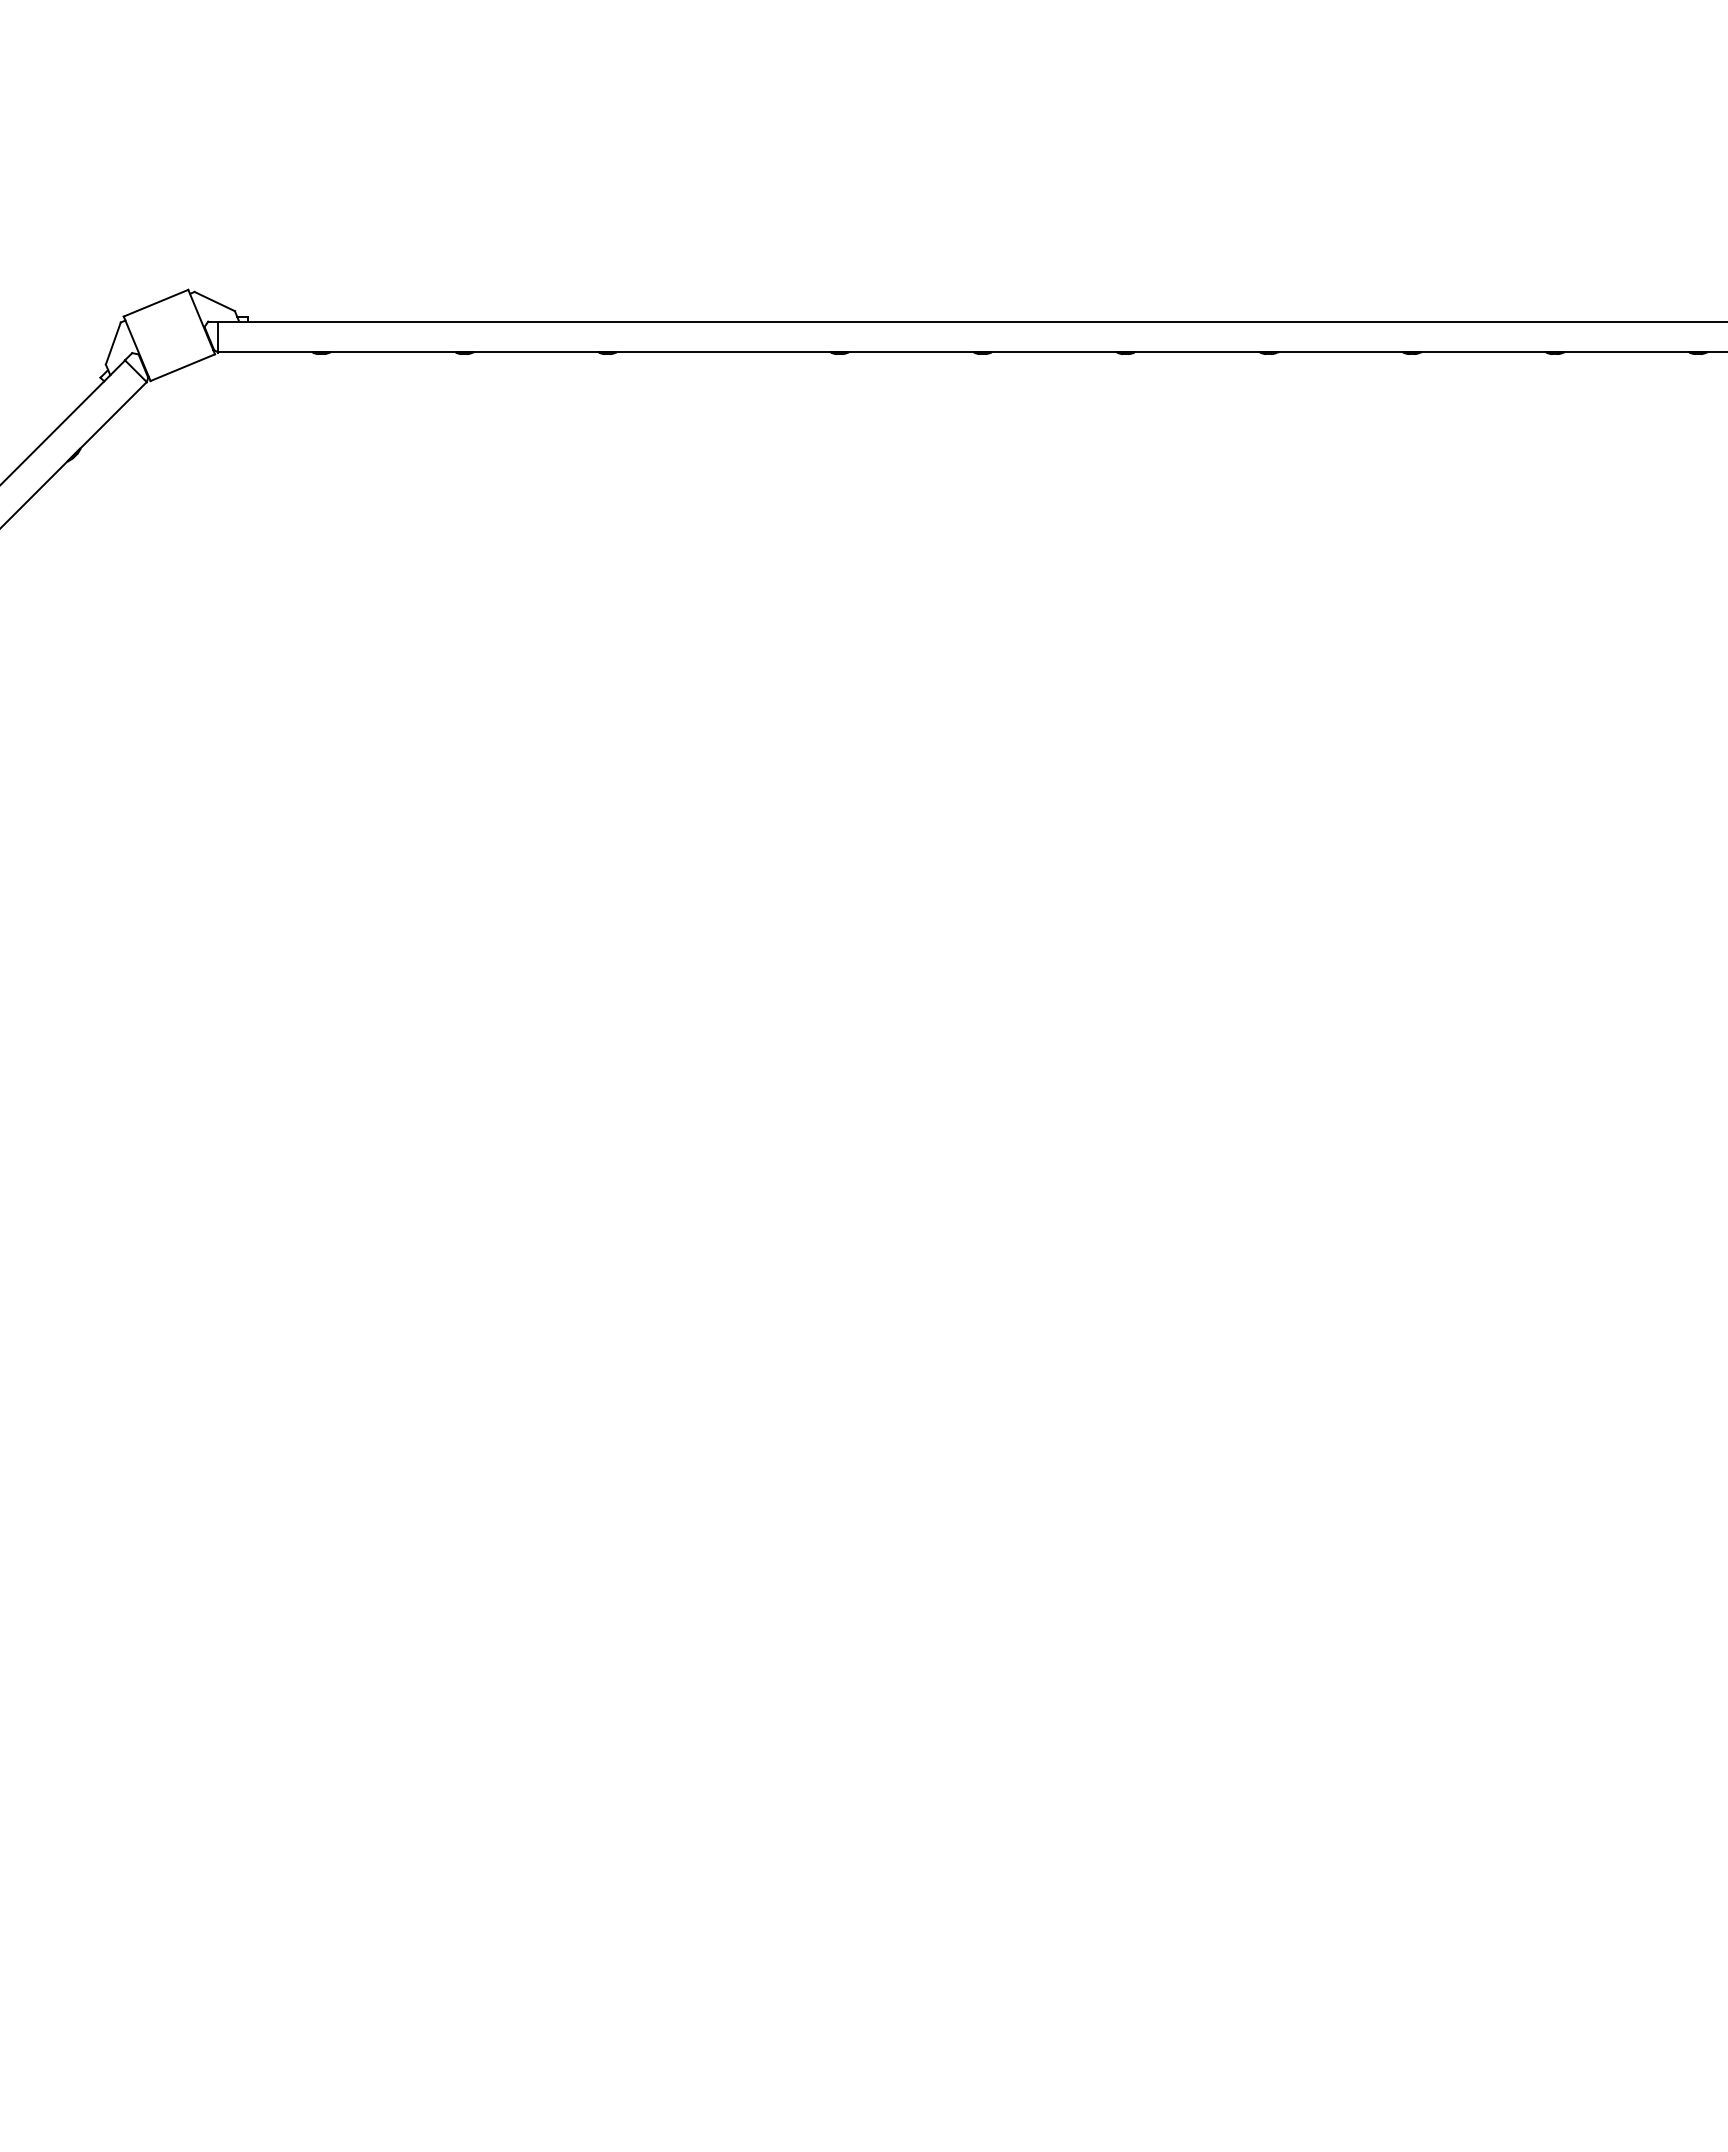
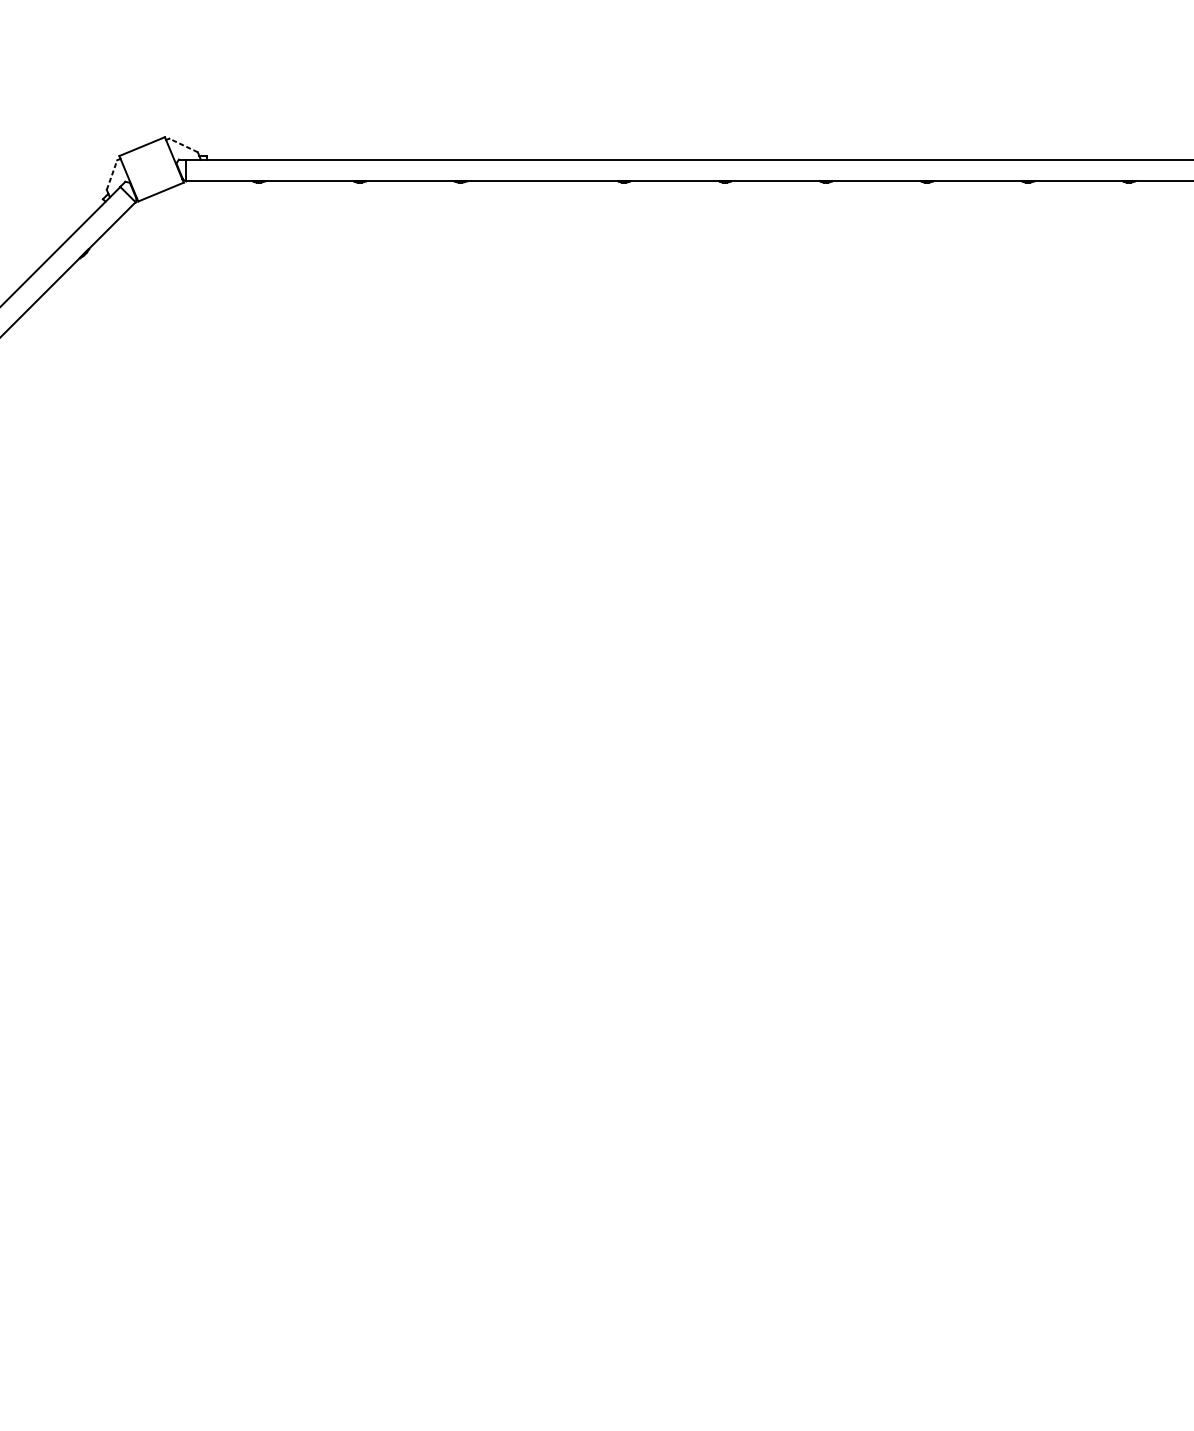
line: (214, 301) -> (183, 145), solid -> dashed
line: (113, 343) -> (112, 175), solid -> dashed

